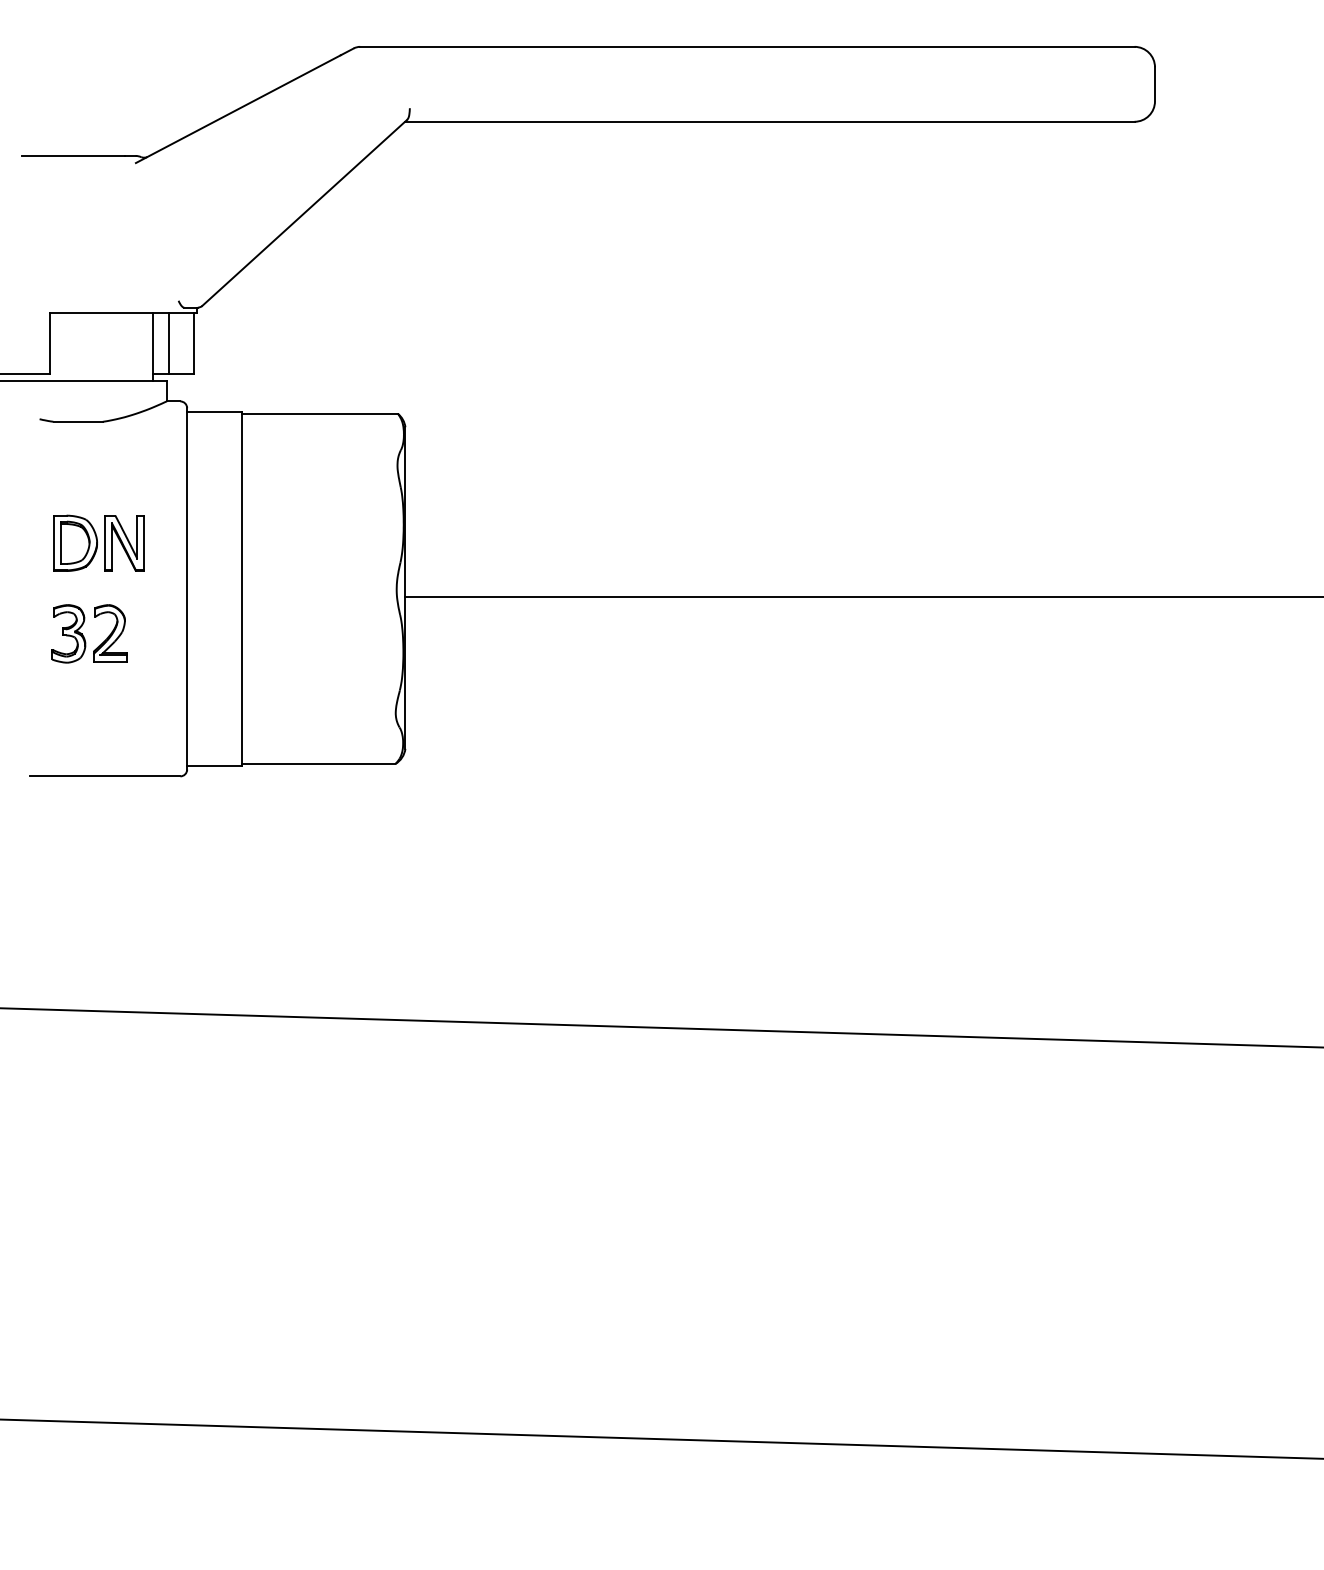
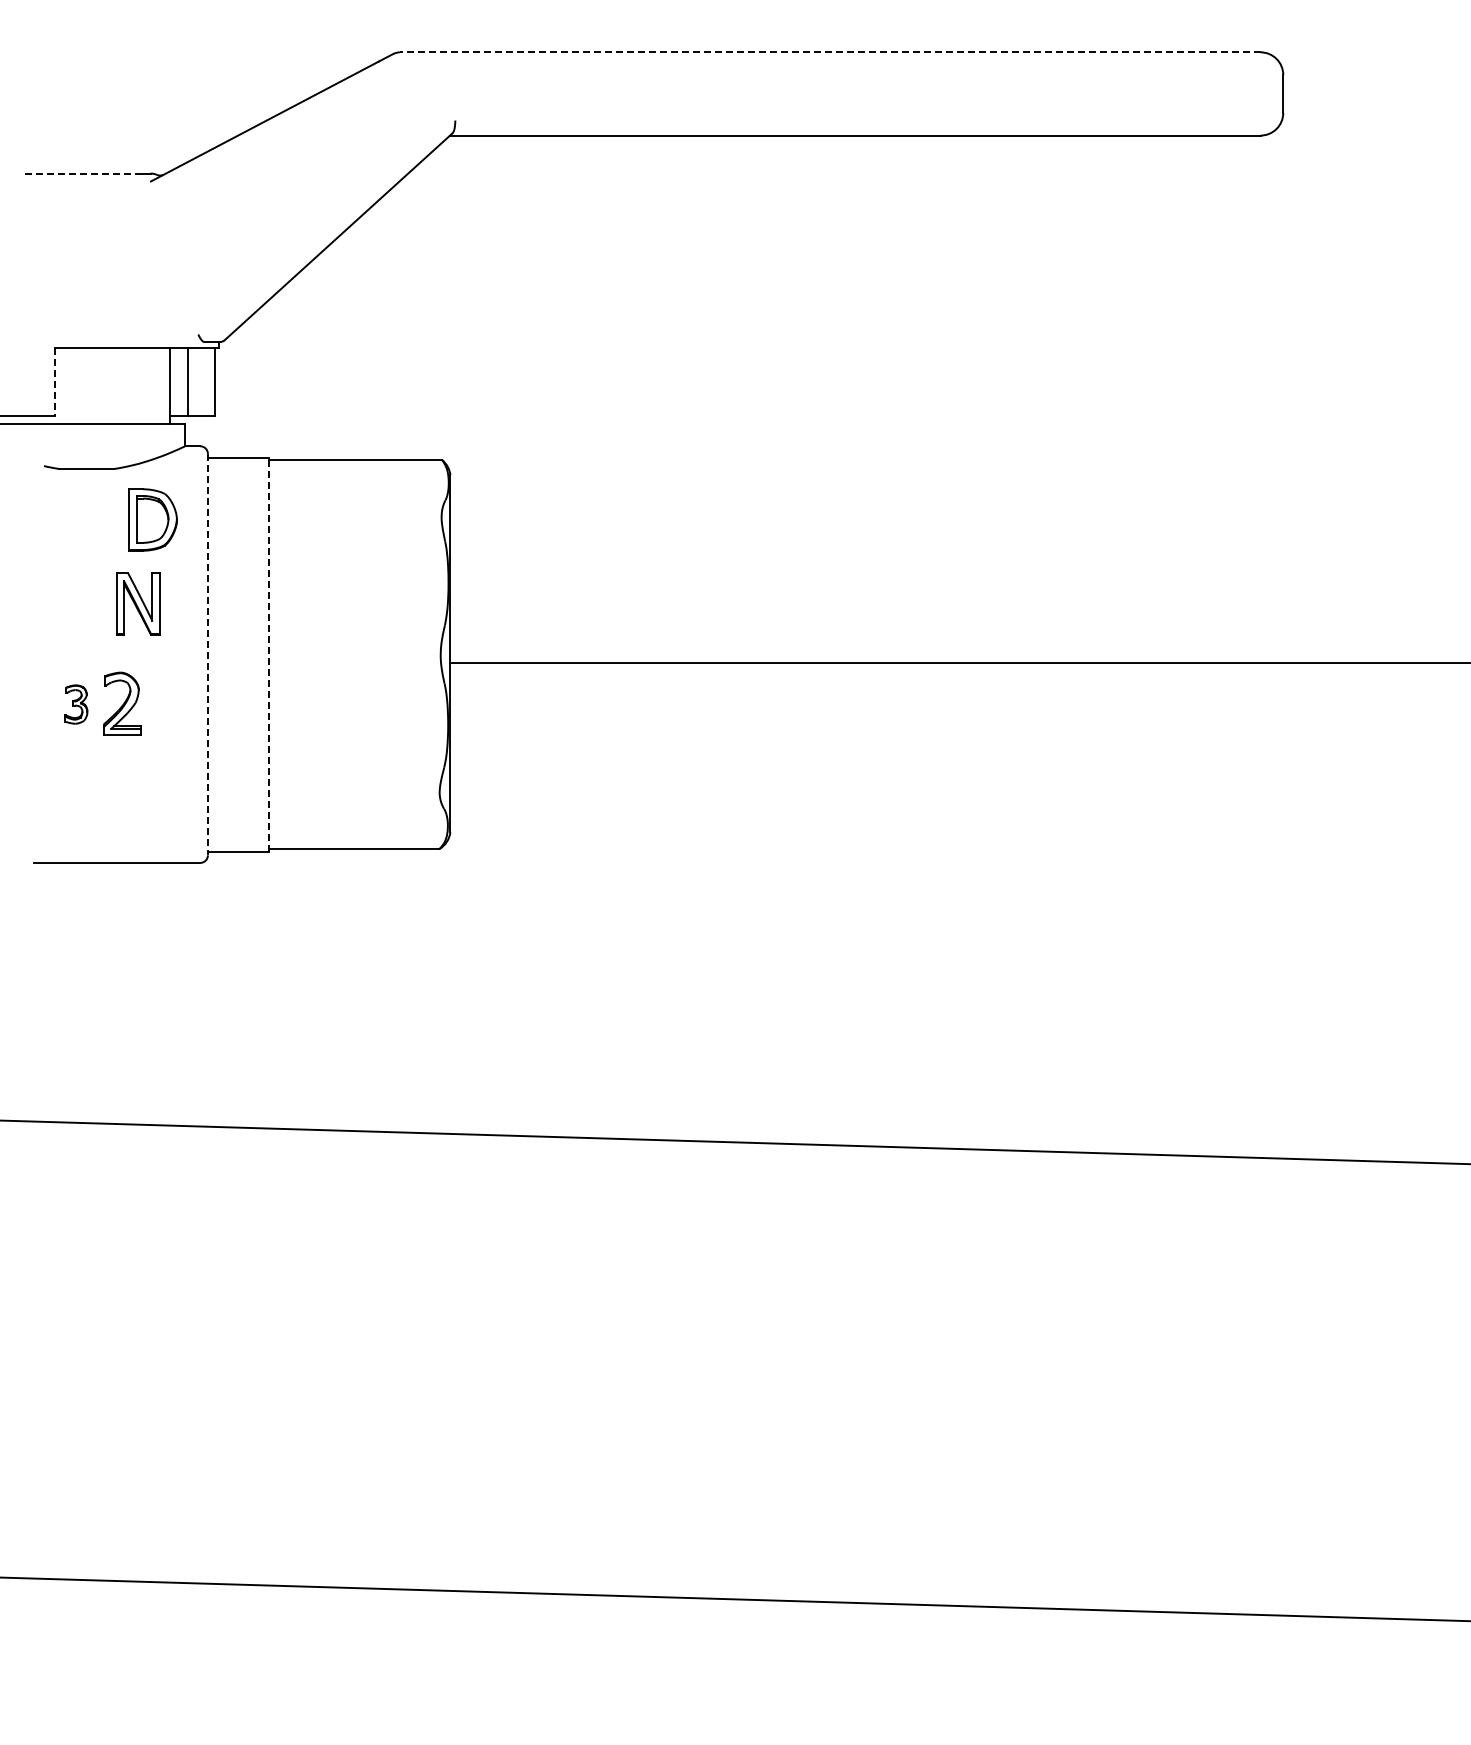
line: (746, 47) -> (829, 52), solid -> dashed
line: (74, 155) -> (82, 173), solid -> dashed
line: (49, 344) -> (54, 382), solid -> dashed
part: (75, 542) -> (152, 519), moved
line: (186, 588) -> (207, 654), solid -> dashed
line: (241, 588) -> (268, 654), solid -> dashed
part: (68, 633) -> (76, 704), size x0.6

